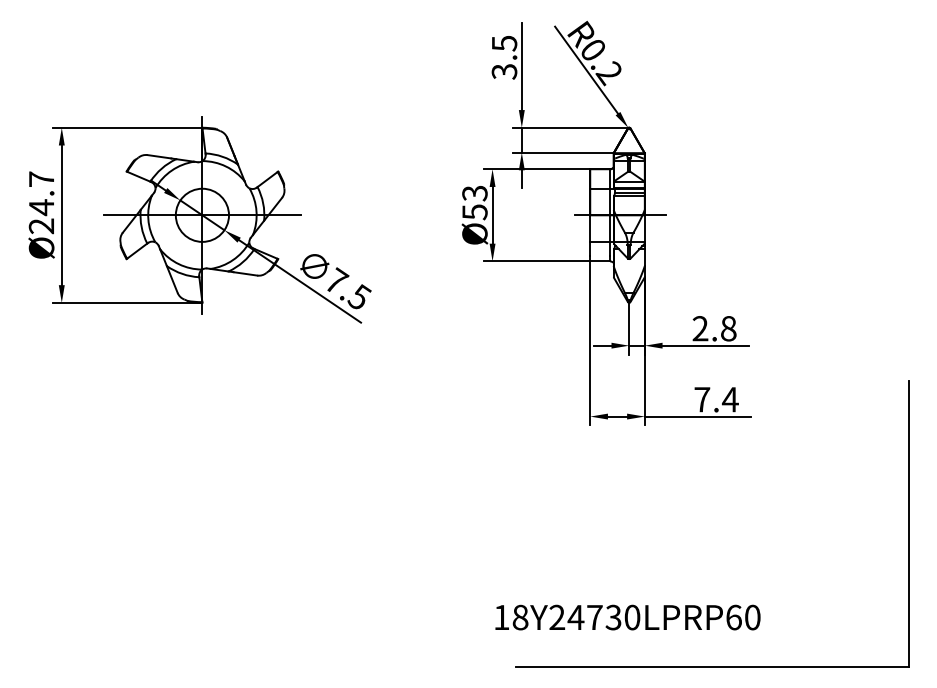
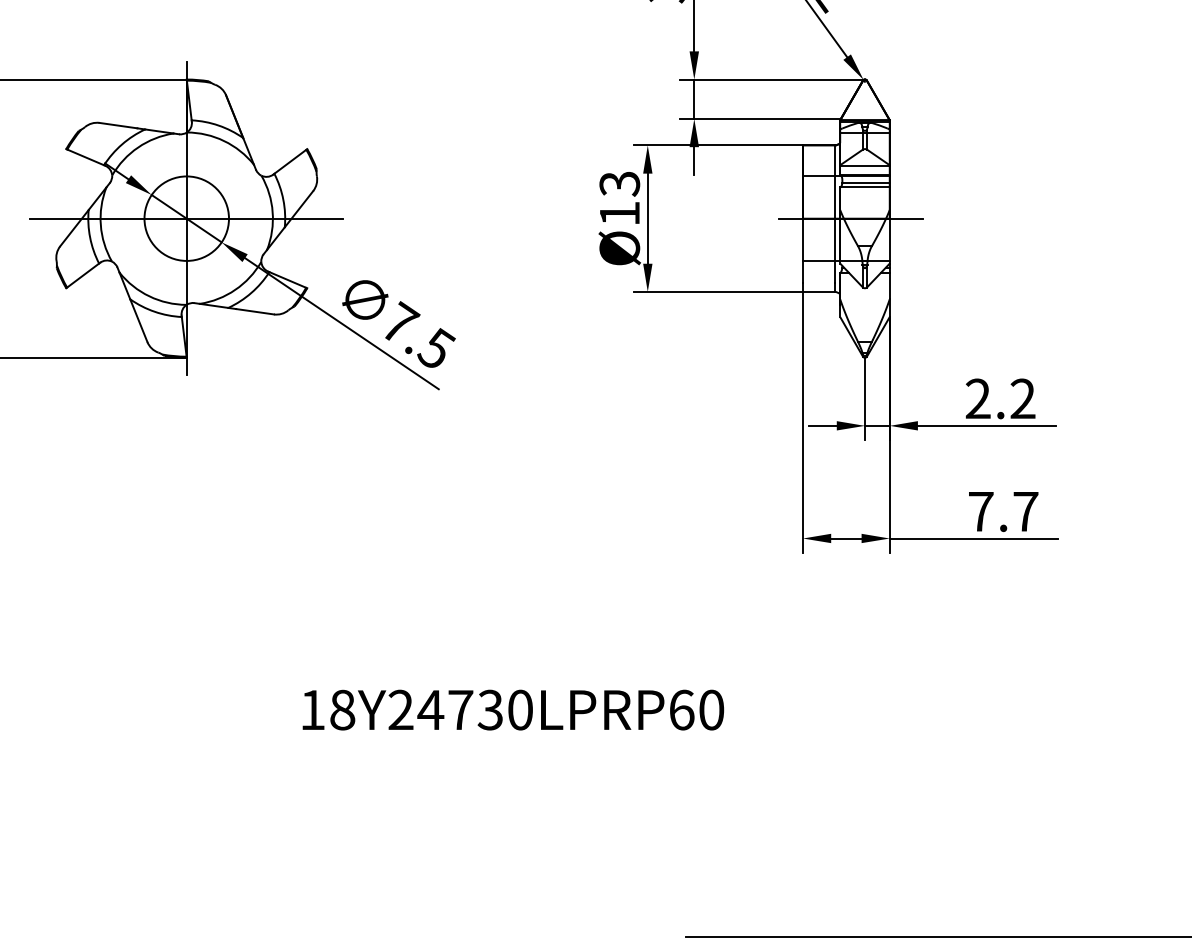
text: (474, 212) -> (619, 214), Ø53 -> Ø13
text: (728, 328) -> (1022, 398), 2.8 -> 2.2
text: (729, 399) -> (1024, 511), 7.4 -> 7.7
text: (627, 617) -> (512, 709), moved

